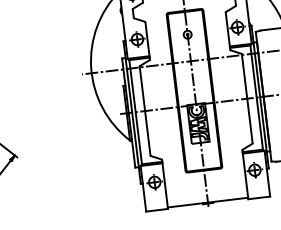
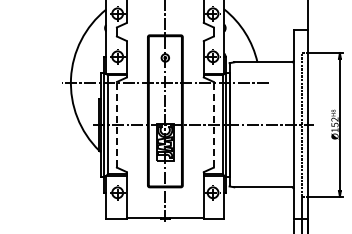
line: (247, 99) -> (214, 125), solid -> dashed
line: (144, 111) -> (116, 125), solid -> dashed

